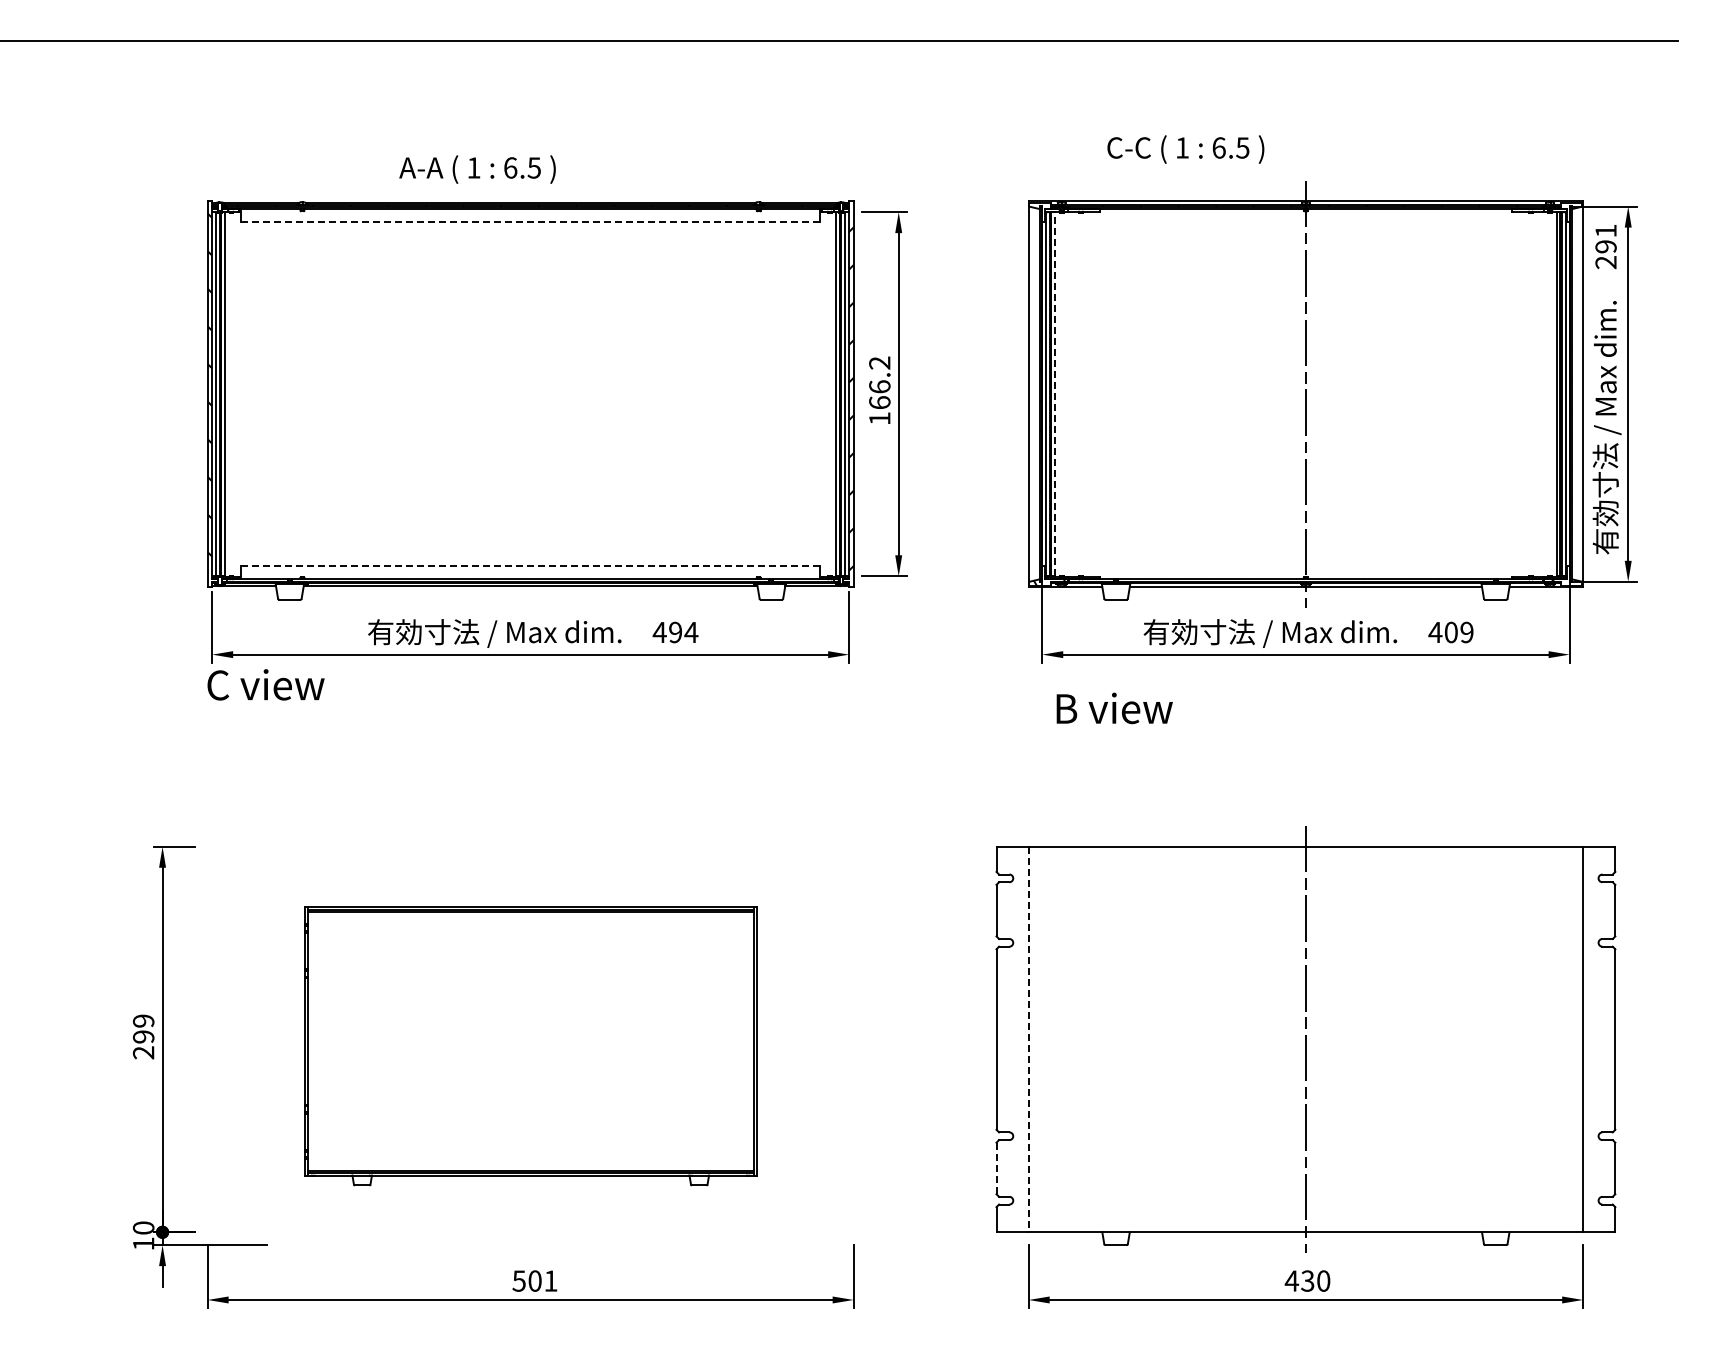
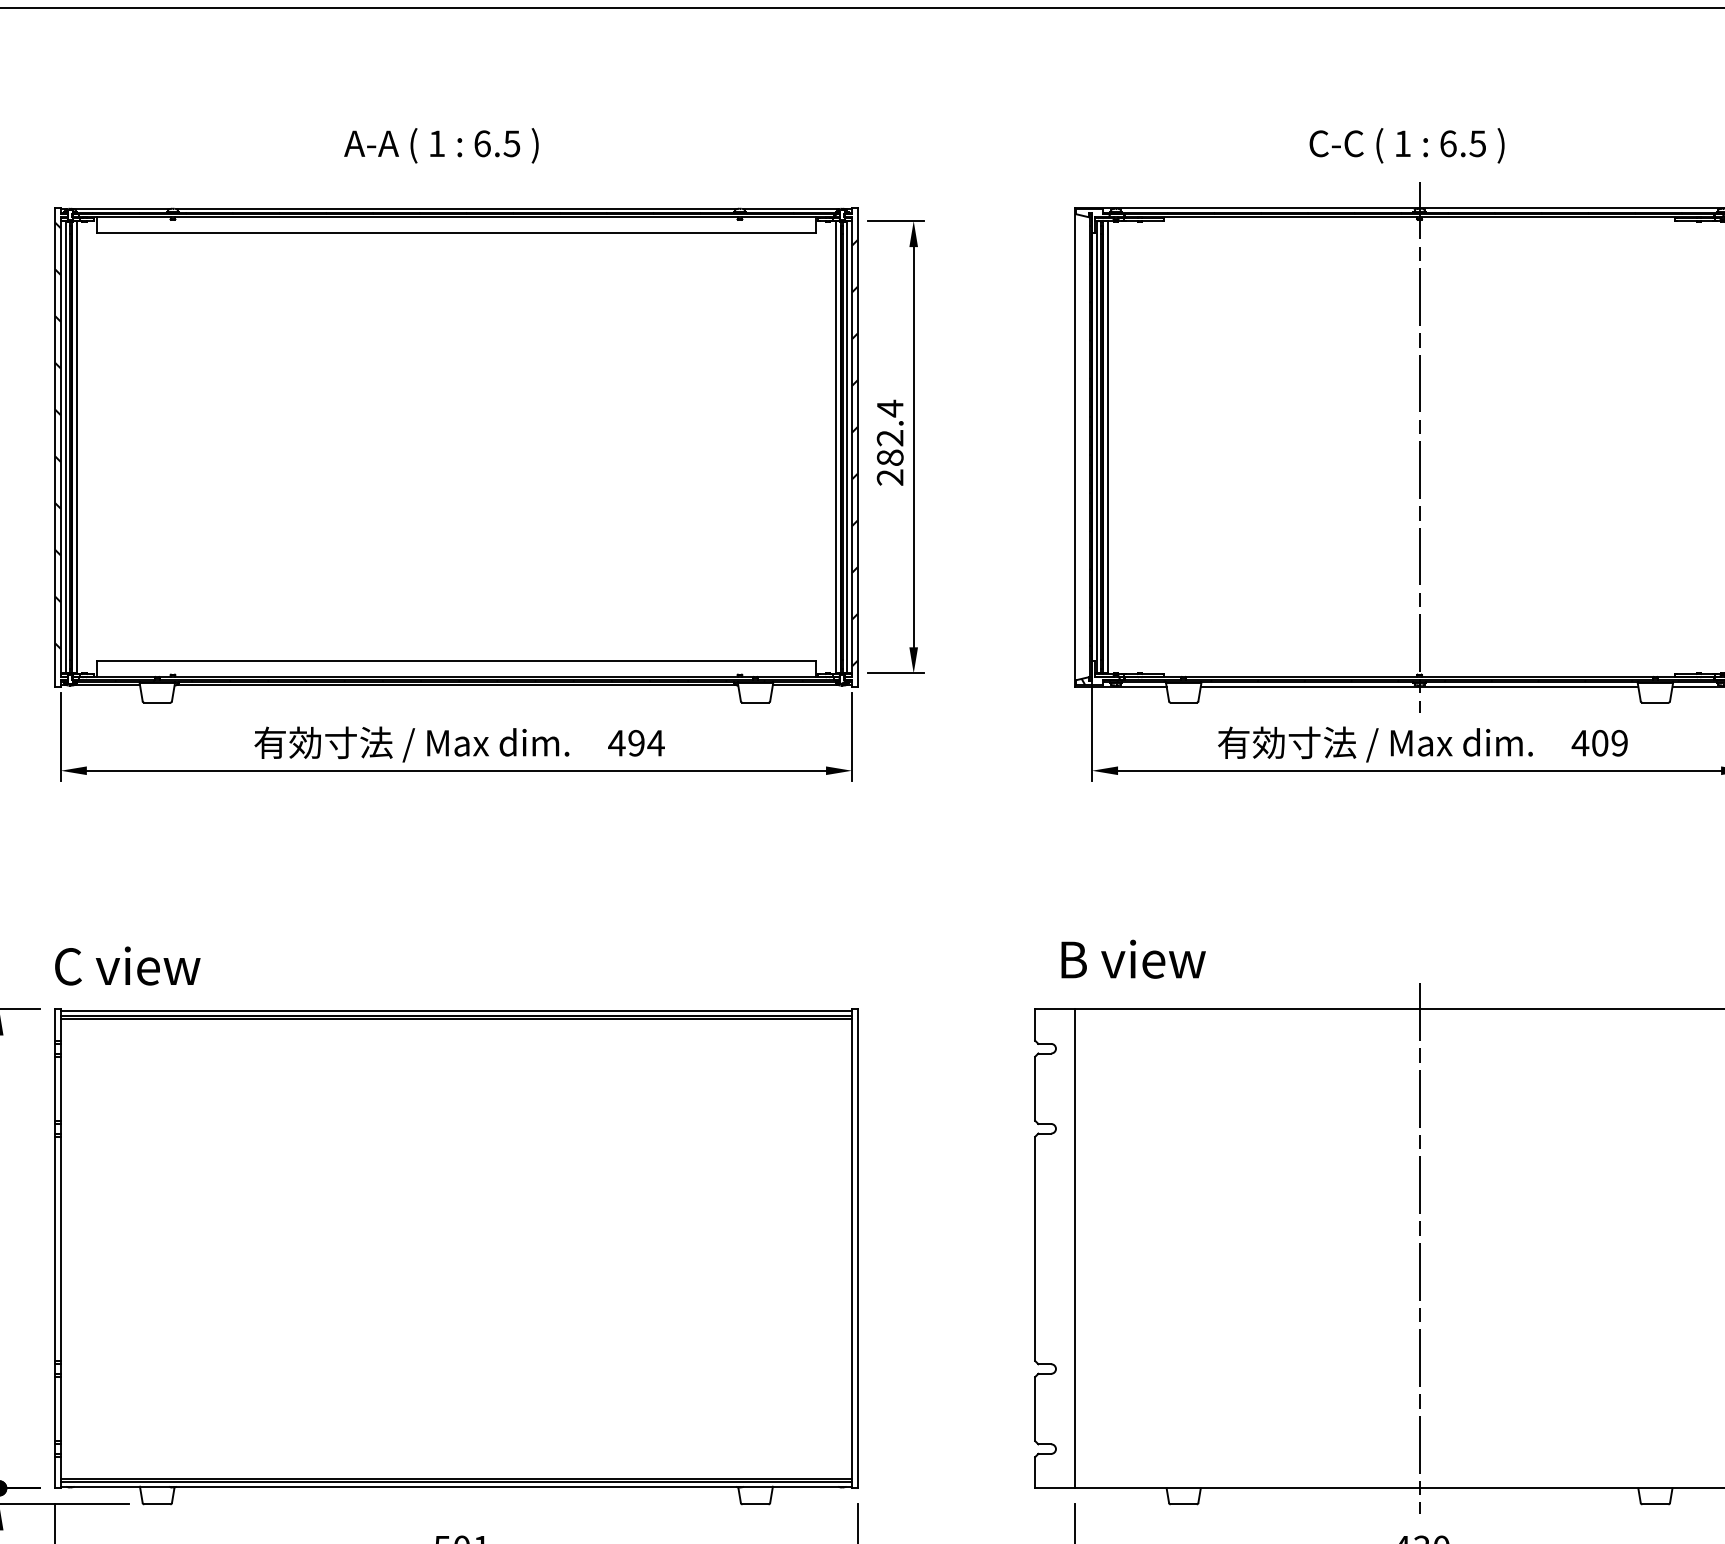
text: (1185, 149) -> (1406, 145), moved
text: (477, 169) -> (441, 145), moved
line: (530, 222) -> (456, 233), dashed -> solid
text: (879, 390) -> (889, 442), 166.2 -> 282.4
line: (1055, 393) -> (1108, 446), dashed -> solid
line: (531, 566) -> (457, 661), dashed -> solid
text: (265, 684) -> (127, 965), moved
text: (1114, 708) -> (1133, 959), moved
line: (1028, 1039) -> (1074, 1248), dashed -> solid
part: (530, 1045) -> (456, 1256), size x1.43
line: (996, 1168) -> (1035, 1409), dashed -> solid

